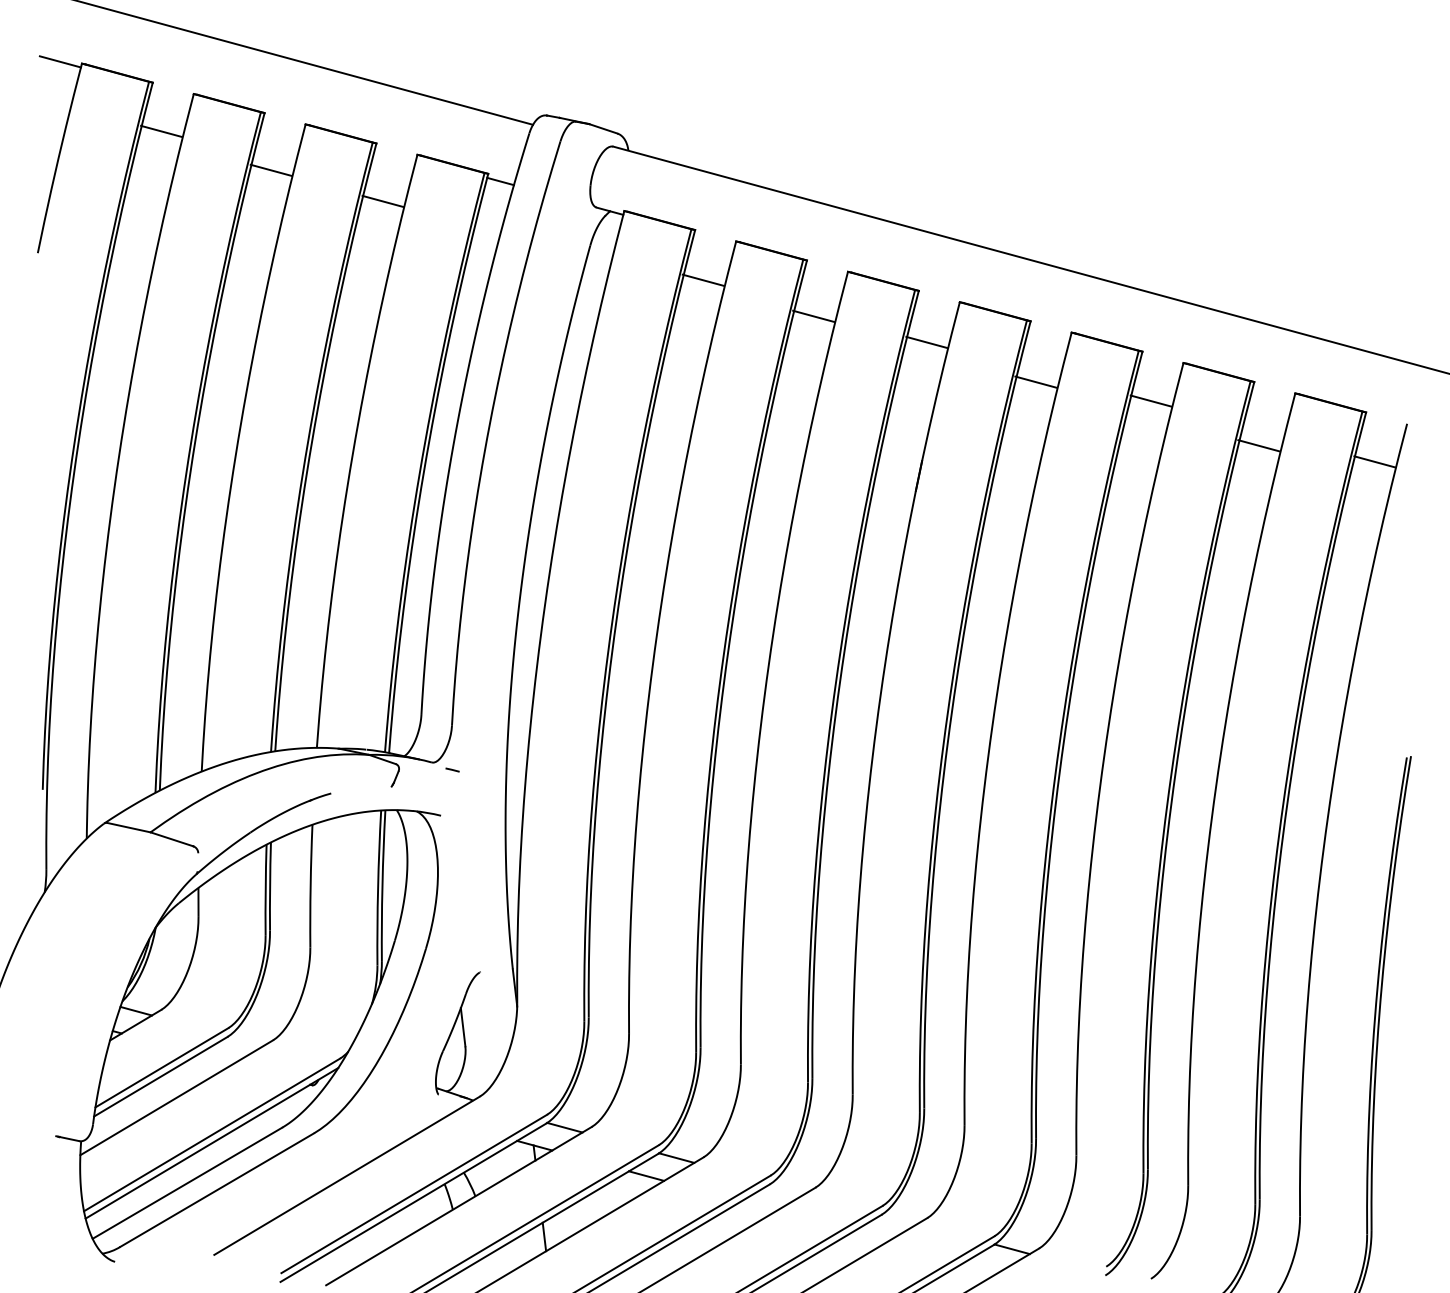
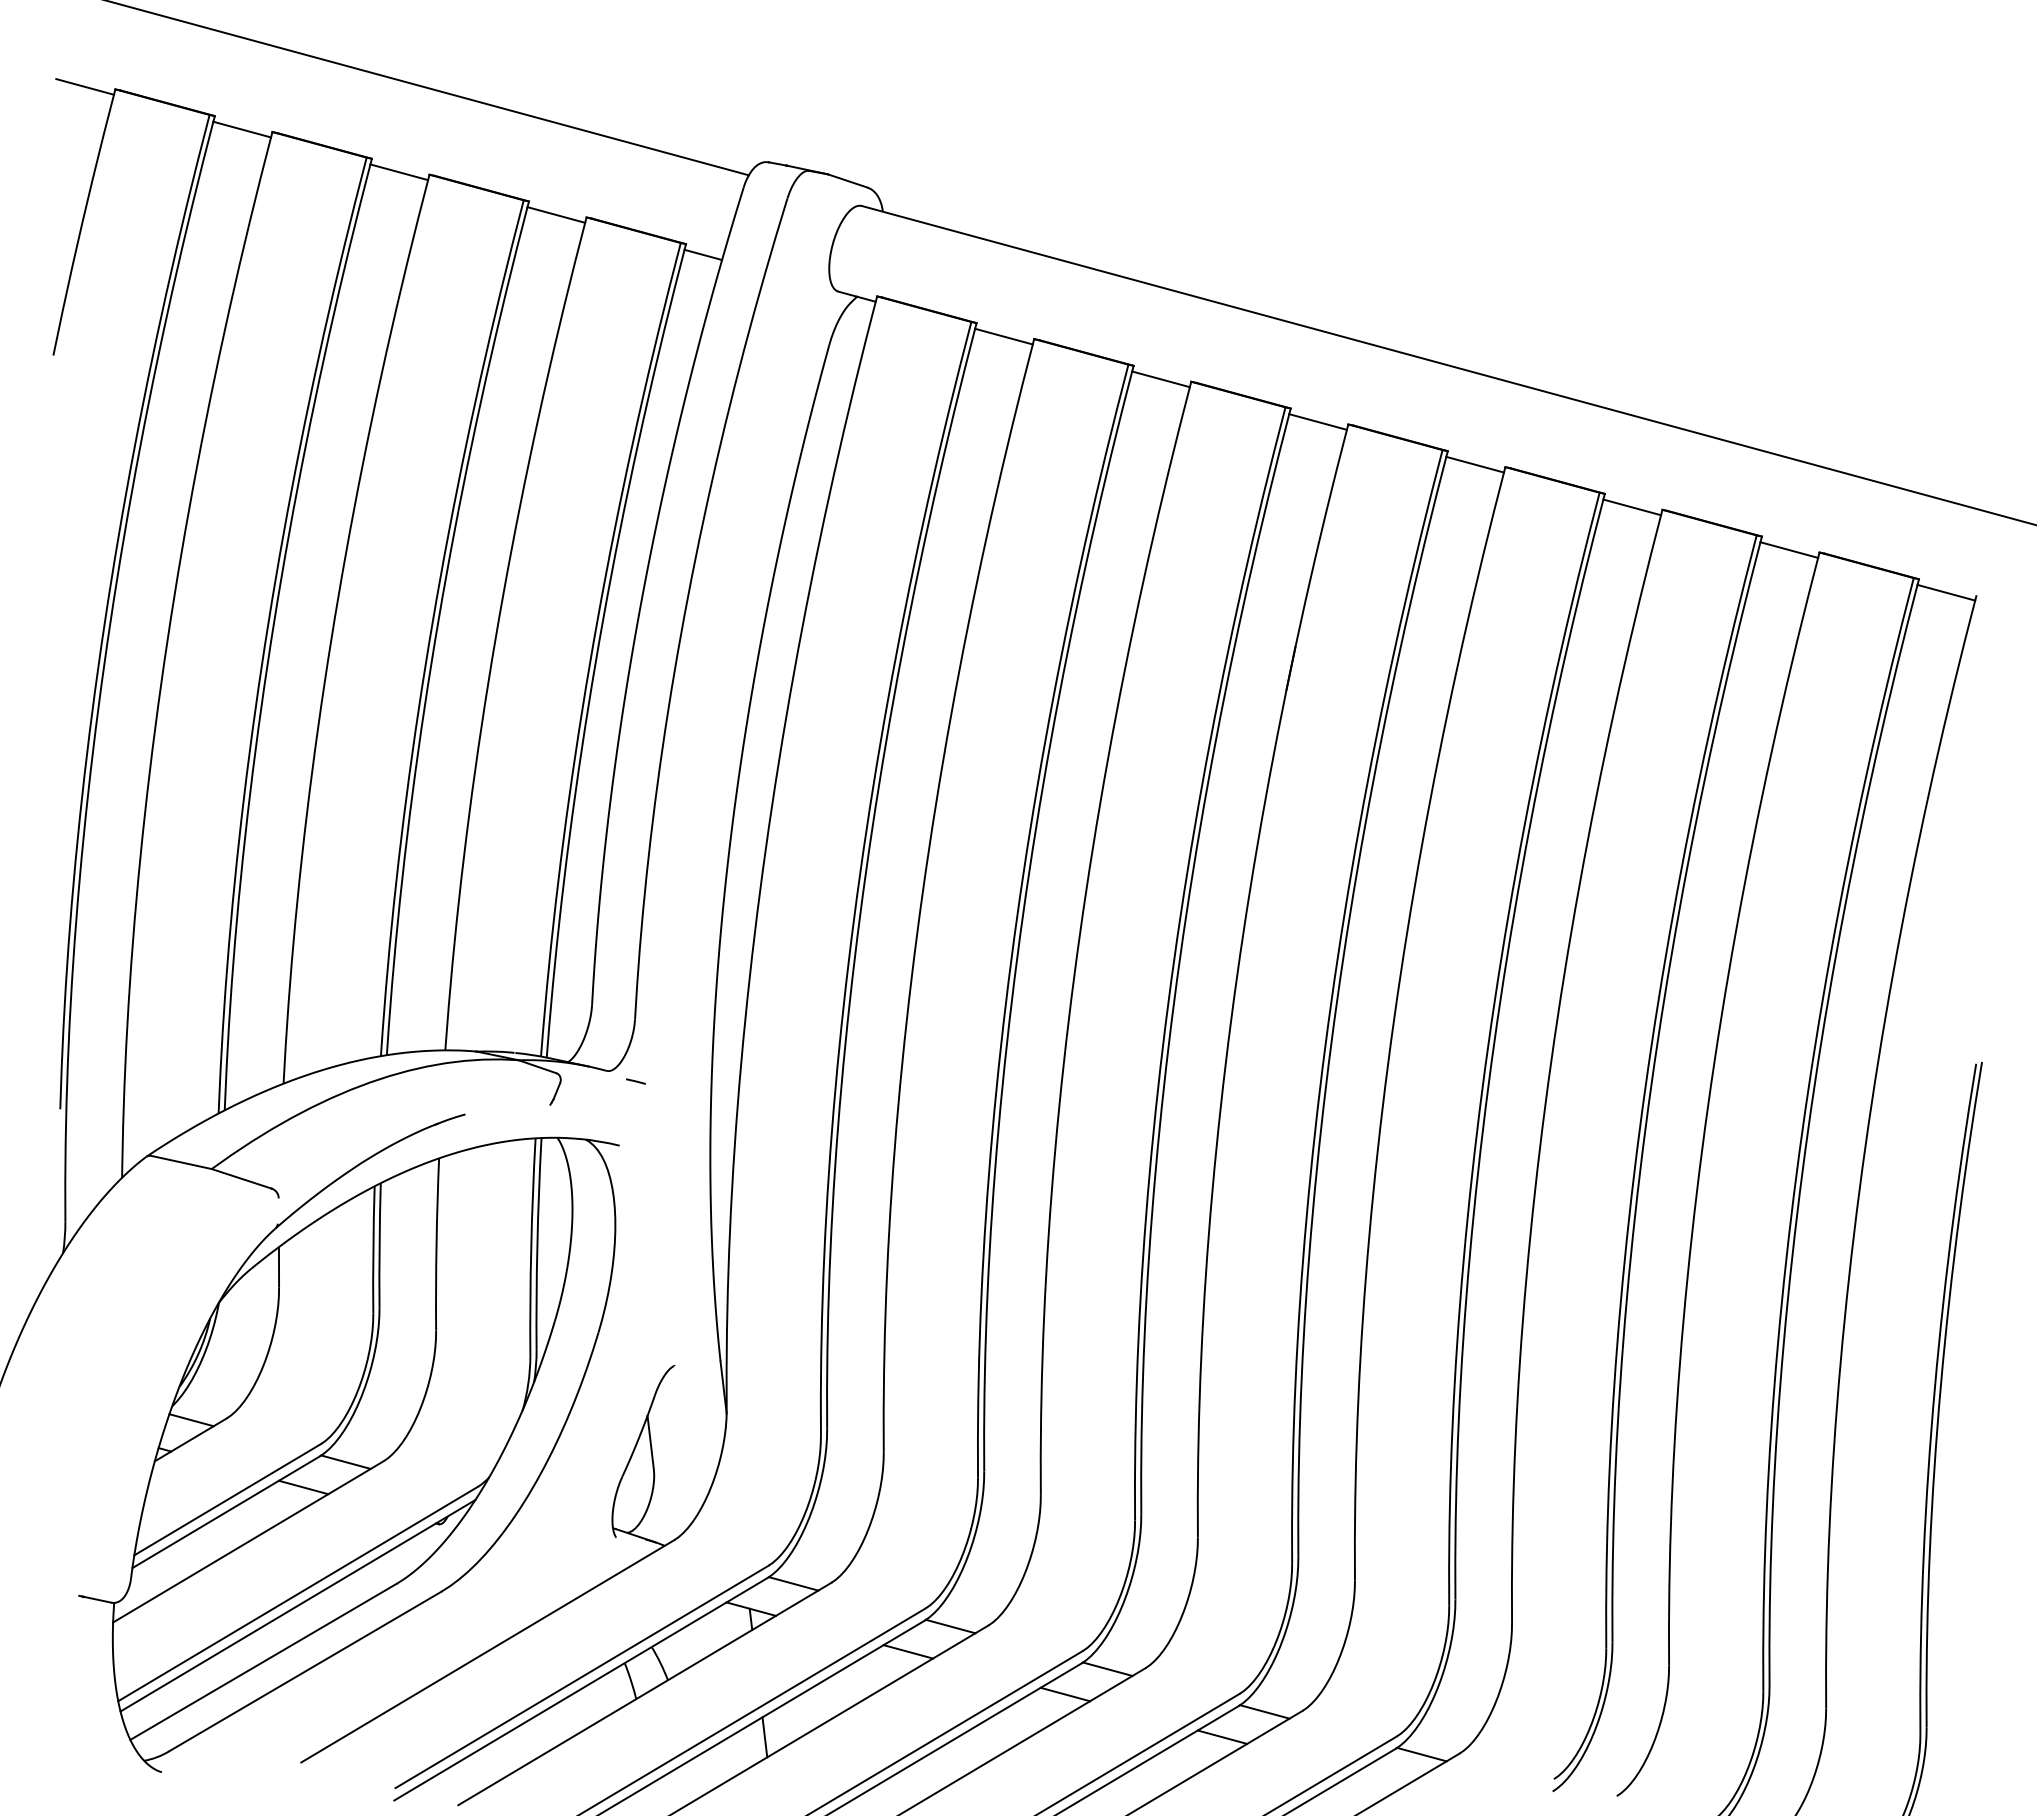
line: (161, 131) -> (242, 129), moved
line: (271, 170) -> (399, 172), moved
line: (383, 201) -> (556, 214), moved
line: (702, 280) -> (1003, 336), moved
line: (813, 316) -> (1160, 379), moved
line: (926, 342) -> (1317, 421), moved
line: (1035, 381) -> (1474, 464), moved
line: (1151, 401) -> (1632, 507), moved
line: (1259, 445) -> (1789, 549), moved
line: (1375, 461) -> (1946, 592), moved
line: (245, 1040) -> (345, 1461), added
line: (215, 1059) -> (303, 1487), added
line: (788, 1187) -> (1107, 1668), added
line: (758, 1206) -> (1065, 1694), added
line: (900, 1218) -> (1264, 1711), added
line: (870, 1236) -> (1222, 1736), added

